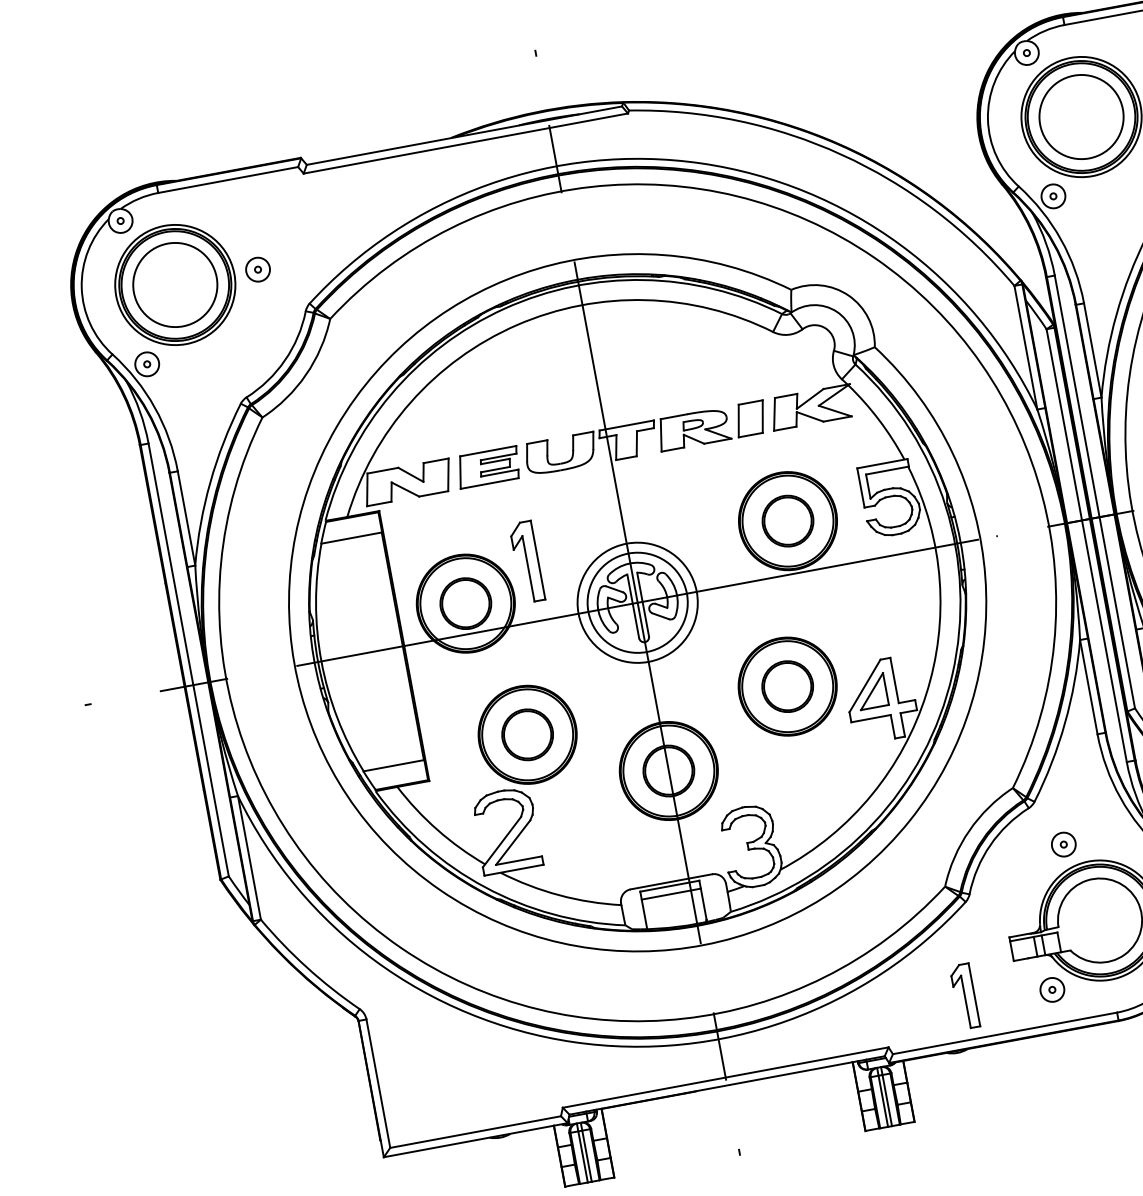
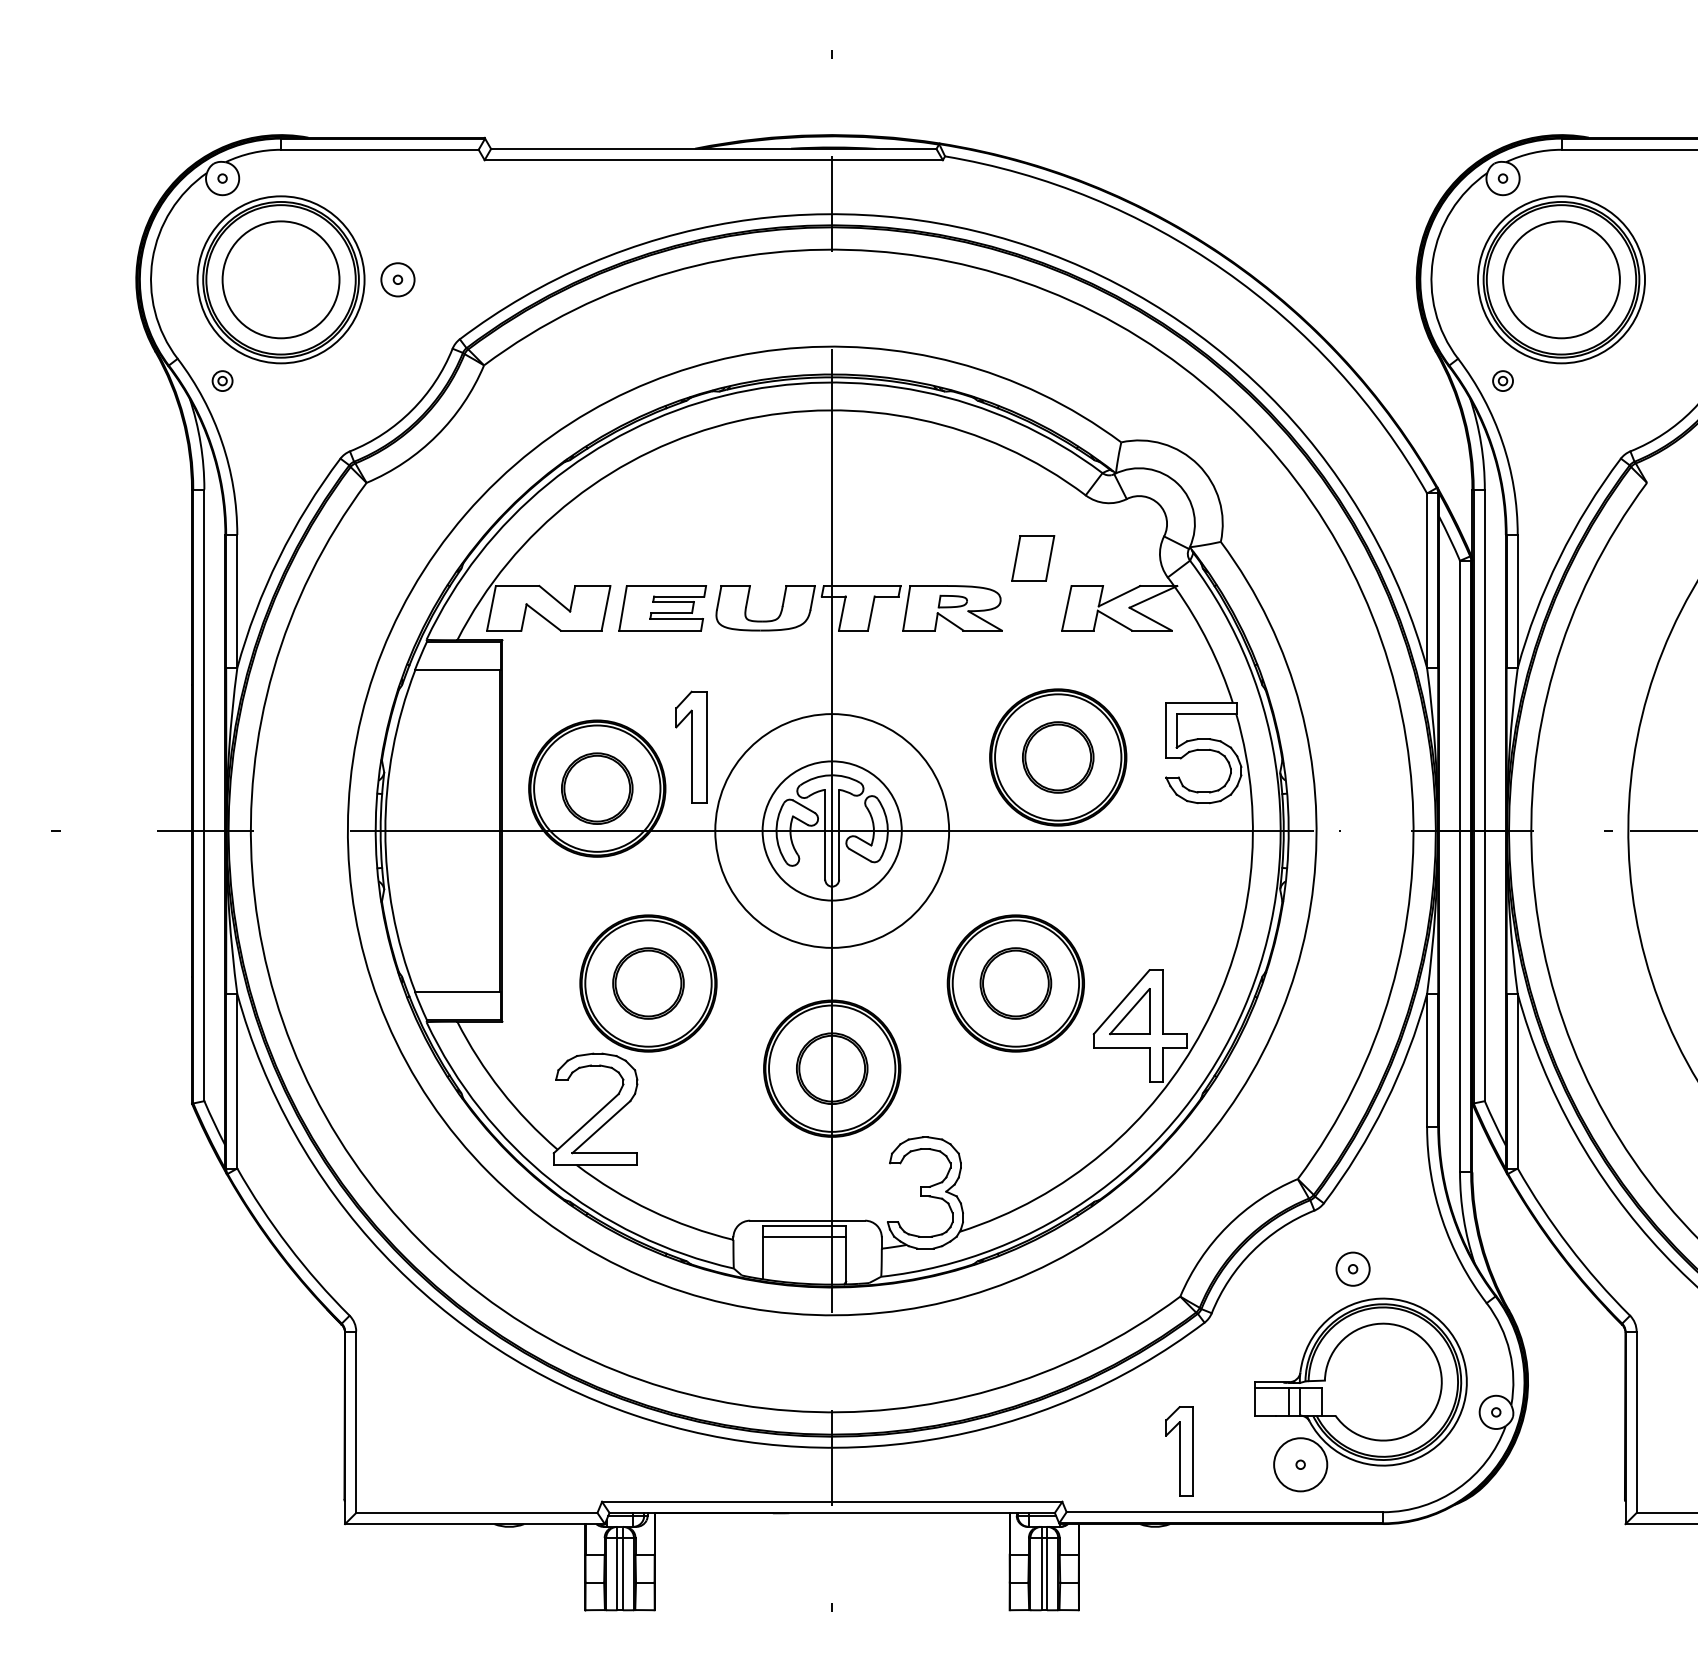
circle: (1052, 196) -> (1502, 380), size x0.6
circle: (147, 363) -> (222, 380), size x0.6
part: (750, 418) -> (1033, 558), moved
circle: (637, 602) -> (831, 830), size x1.4
circle: (1052, 989) -> (1300, 1464), size x1.6

